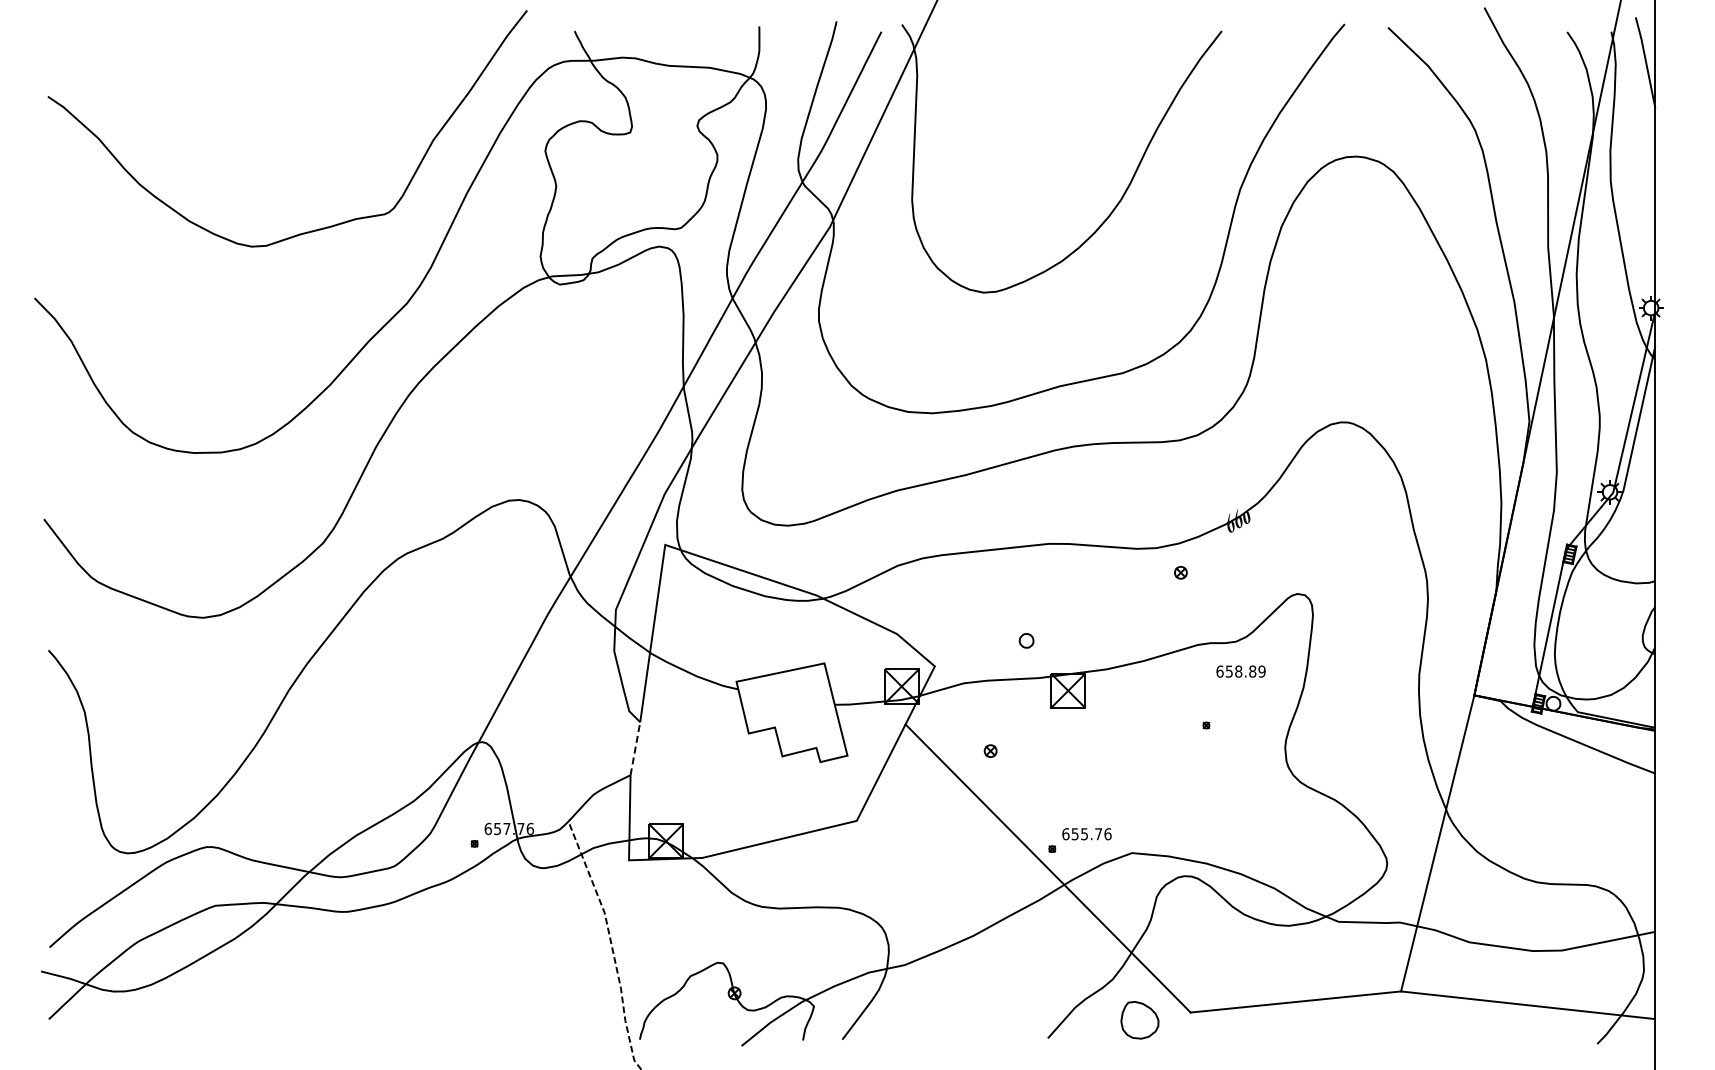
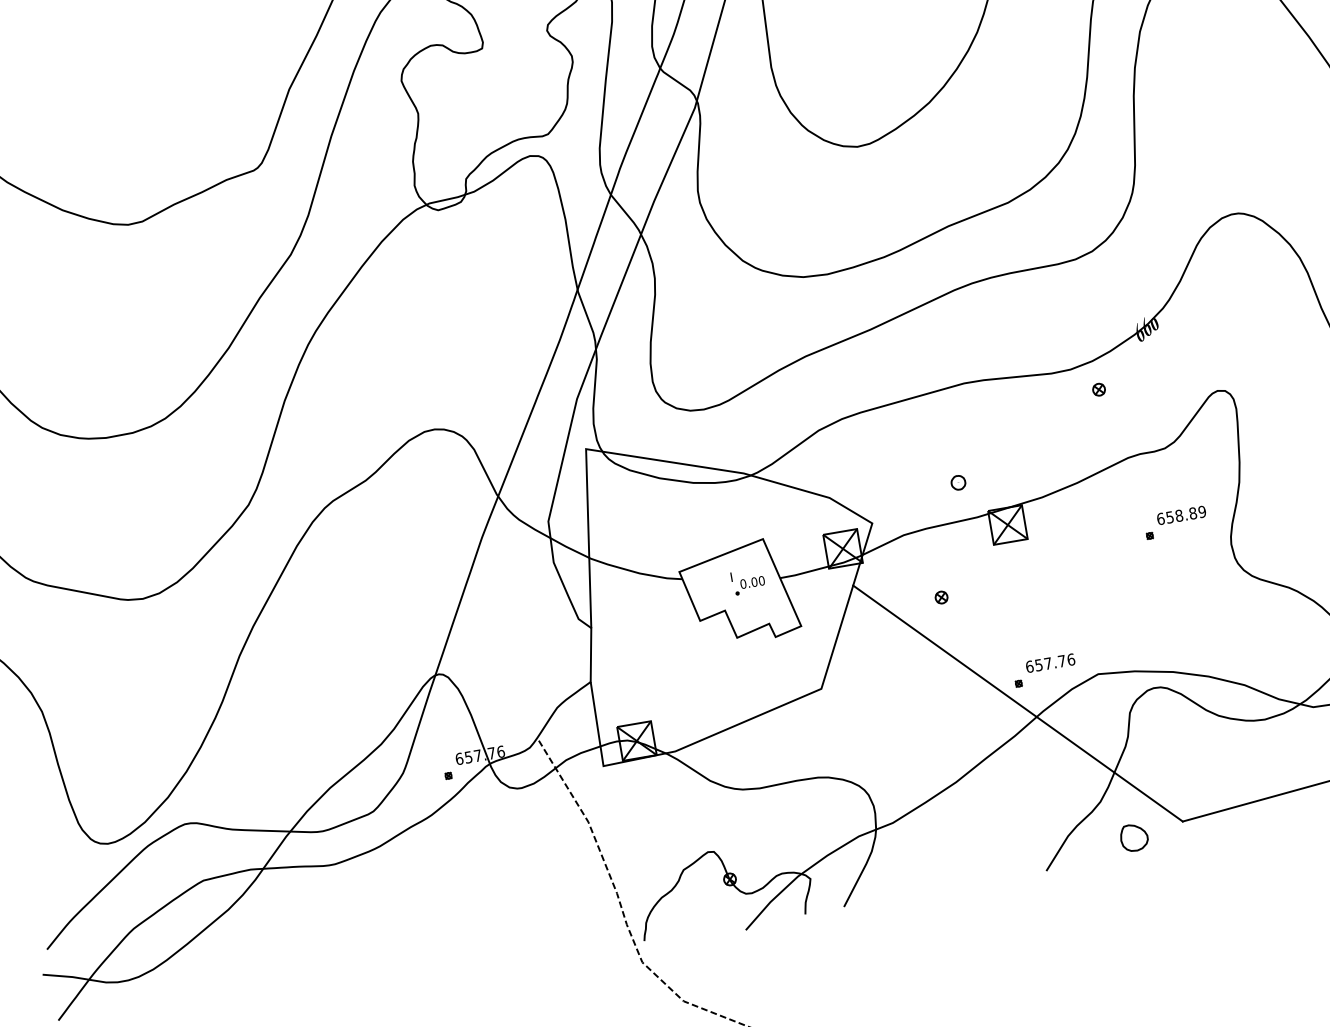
text: (1240, 671) -> (1181, 515), moved
part: (802, 702) -> (747, 581), added
line: (635, 748) -> (591, 654), dashed -> solid
text: (1084, 834) -> (1048, 663), 655.76 -> 657.76
part: (1140, 1020) -> (1134, 837), size x0.71

